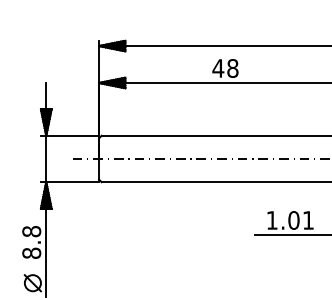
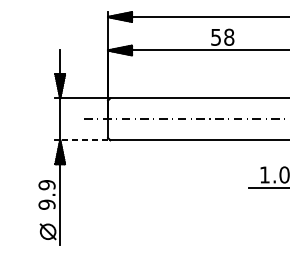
text: (218, 68) -> (216, 37), 48 -> 58
line: (72, 182) -> (83, 140), solid -> dashed
text: (31, 242) -> (46, 194), 8.8 -> 9.9

